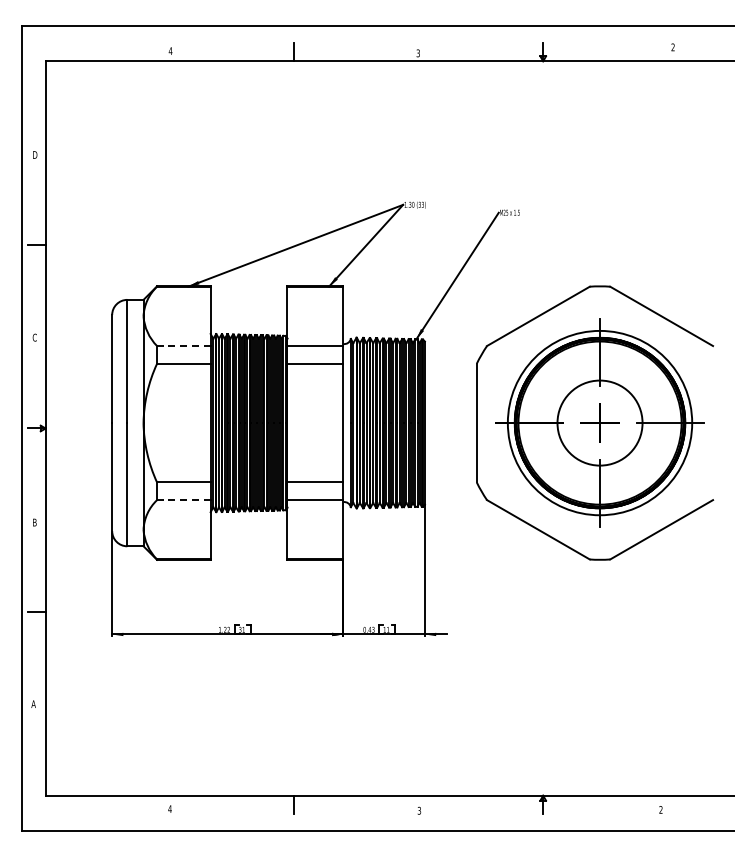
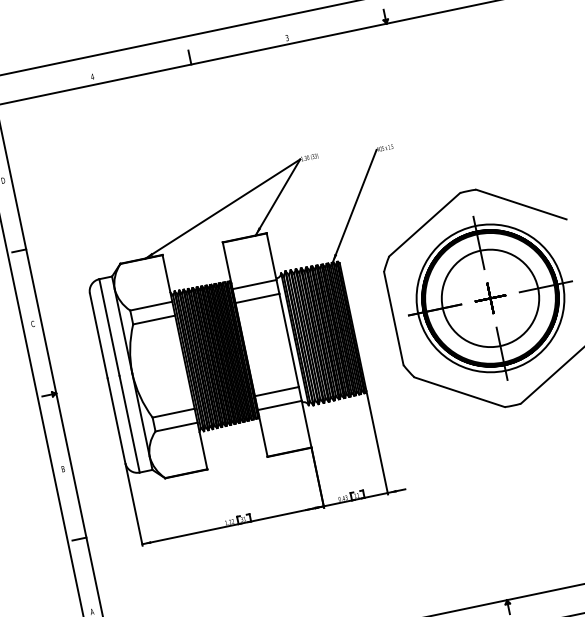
line: (183, 346) -> (151, 306), dashed -> solid
circle: (599, 422) -> (489, 298), size x1.43
line: (183, 500) -> (176, 427), dashed -> solid

